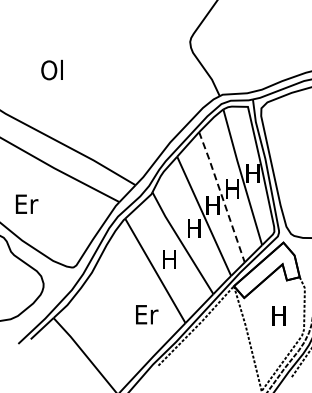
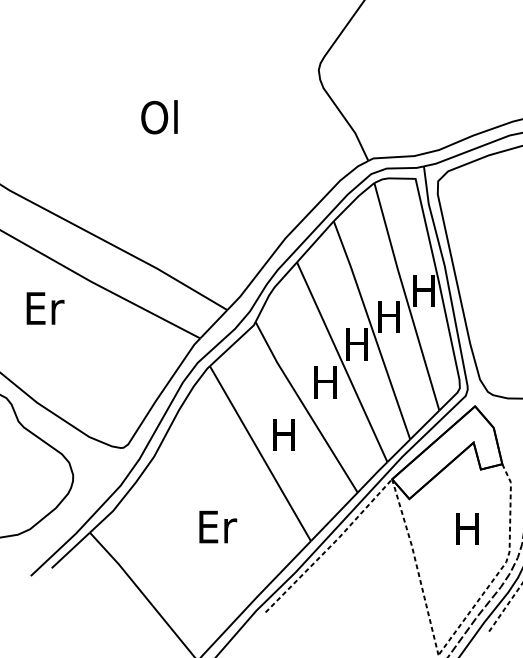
text: (51, 69) -> (158, 116), moved
line: (221, 196) -> (371, 329), dashed -> solid
text: (27, 203) -> (46, 307), moved
text: (147, 314) -> (218, 526), moved

